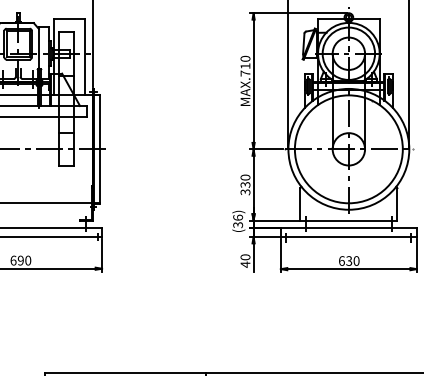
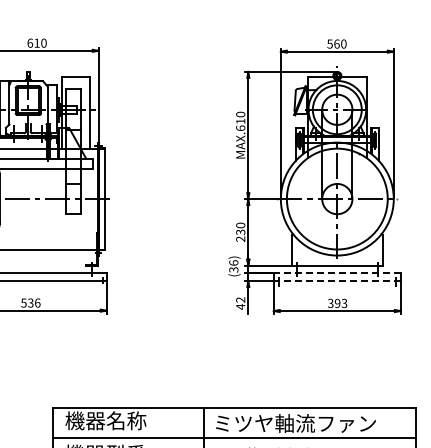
text: (245, 72) -> (240, 127), MAX.710 -> MAX.610
text: (246, 191) -> (241, 238), 330 -> 230
line: (349, 227) -> (337, 272), solid -> dashed
line: (349, 236) -> (337, 280), solid -> dashed
text: (245, 256) -> (240, 299), 40 -> 42
text: (20, 260) -> (30, 302), 690 -> 536
text: (349, 260) -> (337, 302), 630 -> 393

